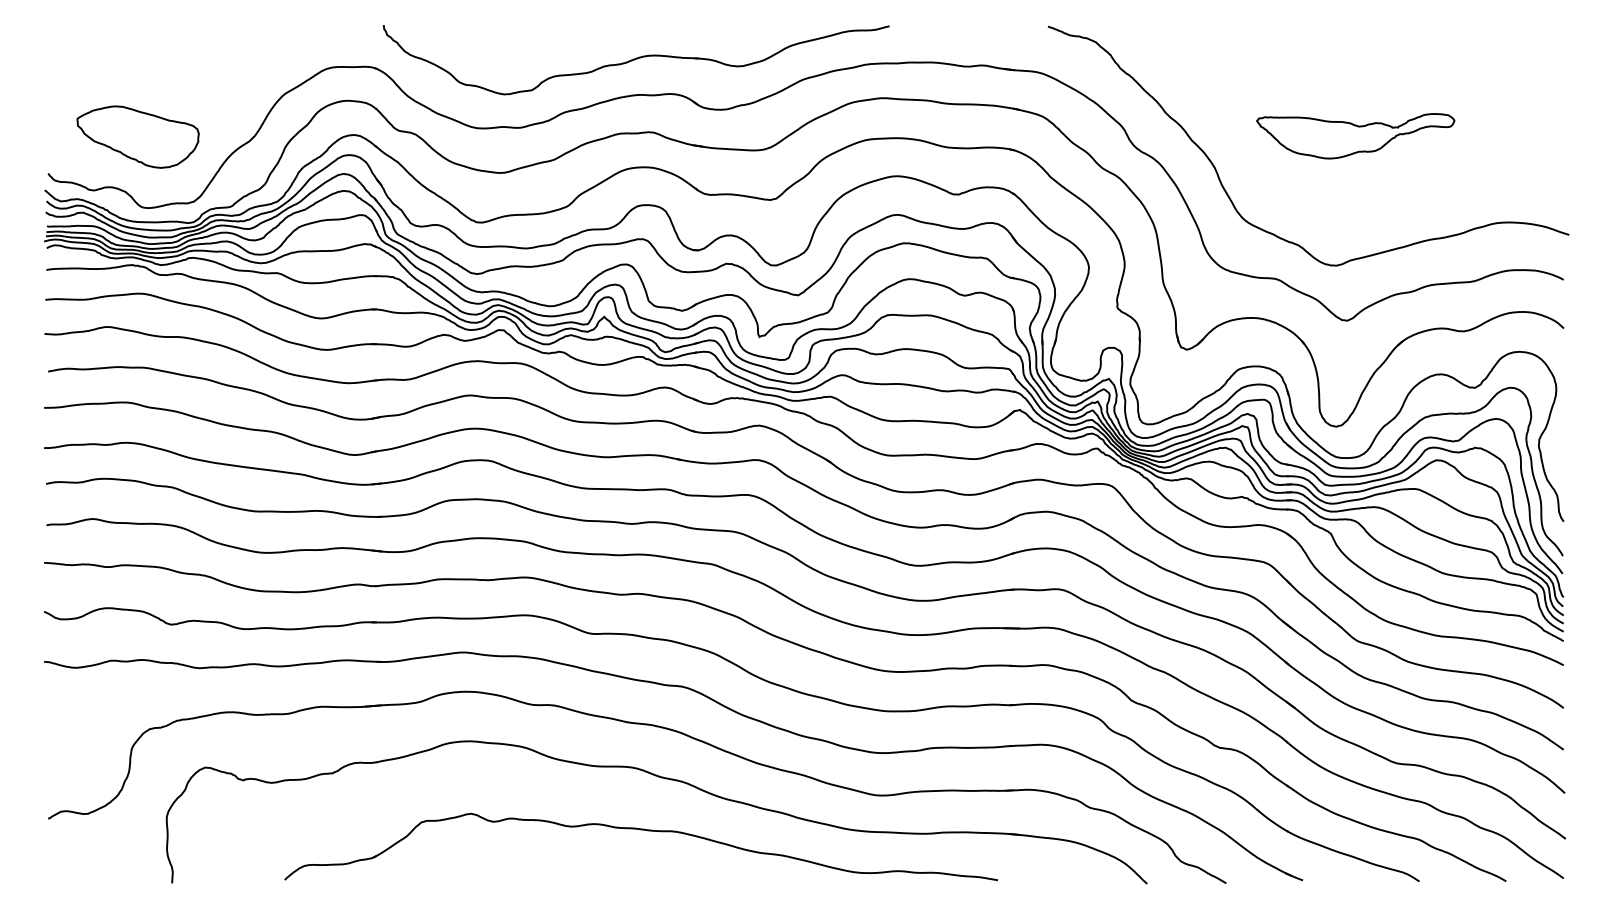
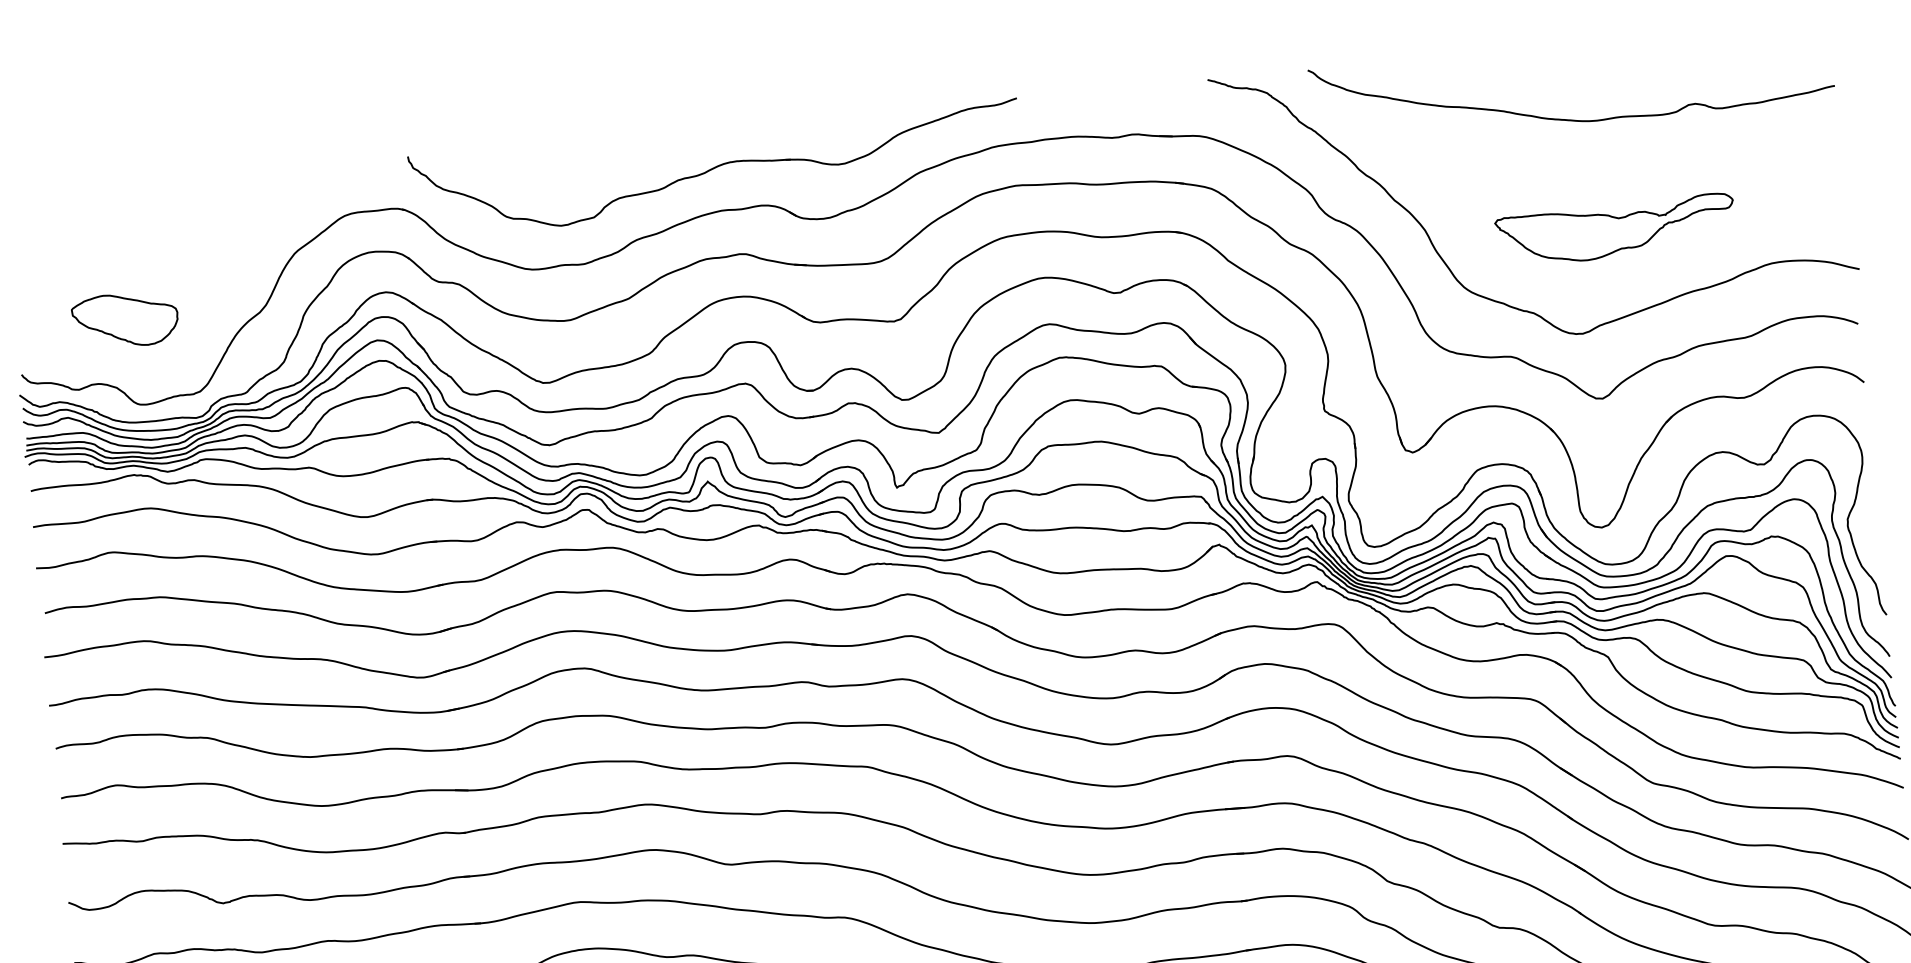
curve: (1341, 87) -> (1568, 118), added
part: (137, 136) -> (124, 319), size x0.71
part: (1355, 136) -> (1615, 230), moved

